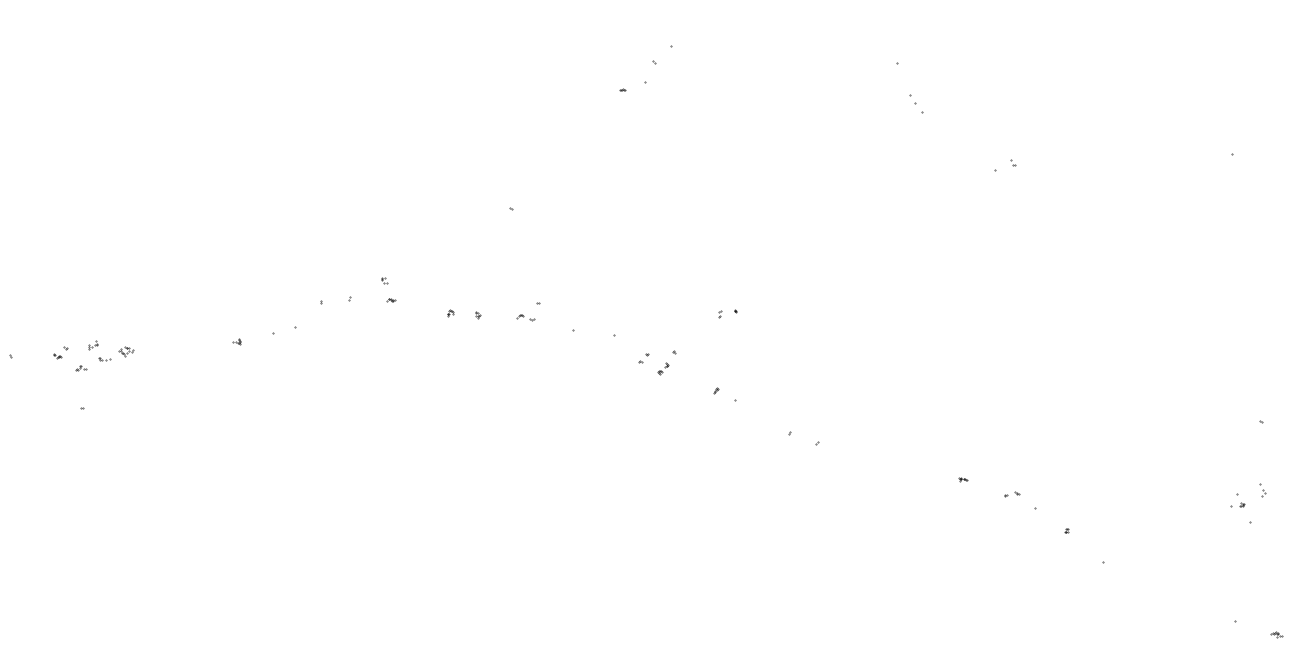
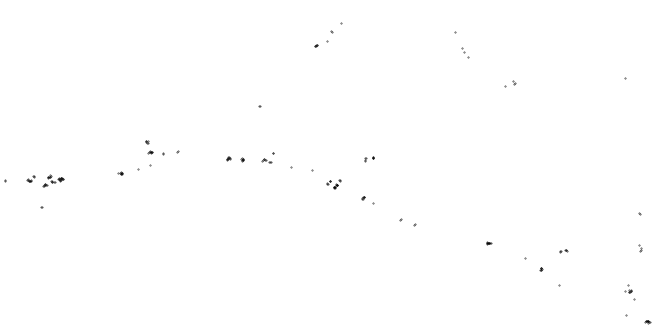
part: (389, 291) -> (149, 147), moved
part: (105, 356) -> (53, 180), size x0.7
part: (657, 364) -> (333, 184), size x0.7
part: (1012, 496) -> (563, 251), moved
part: (1241, 507) -> (629, 292), moved

